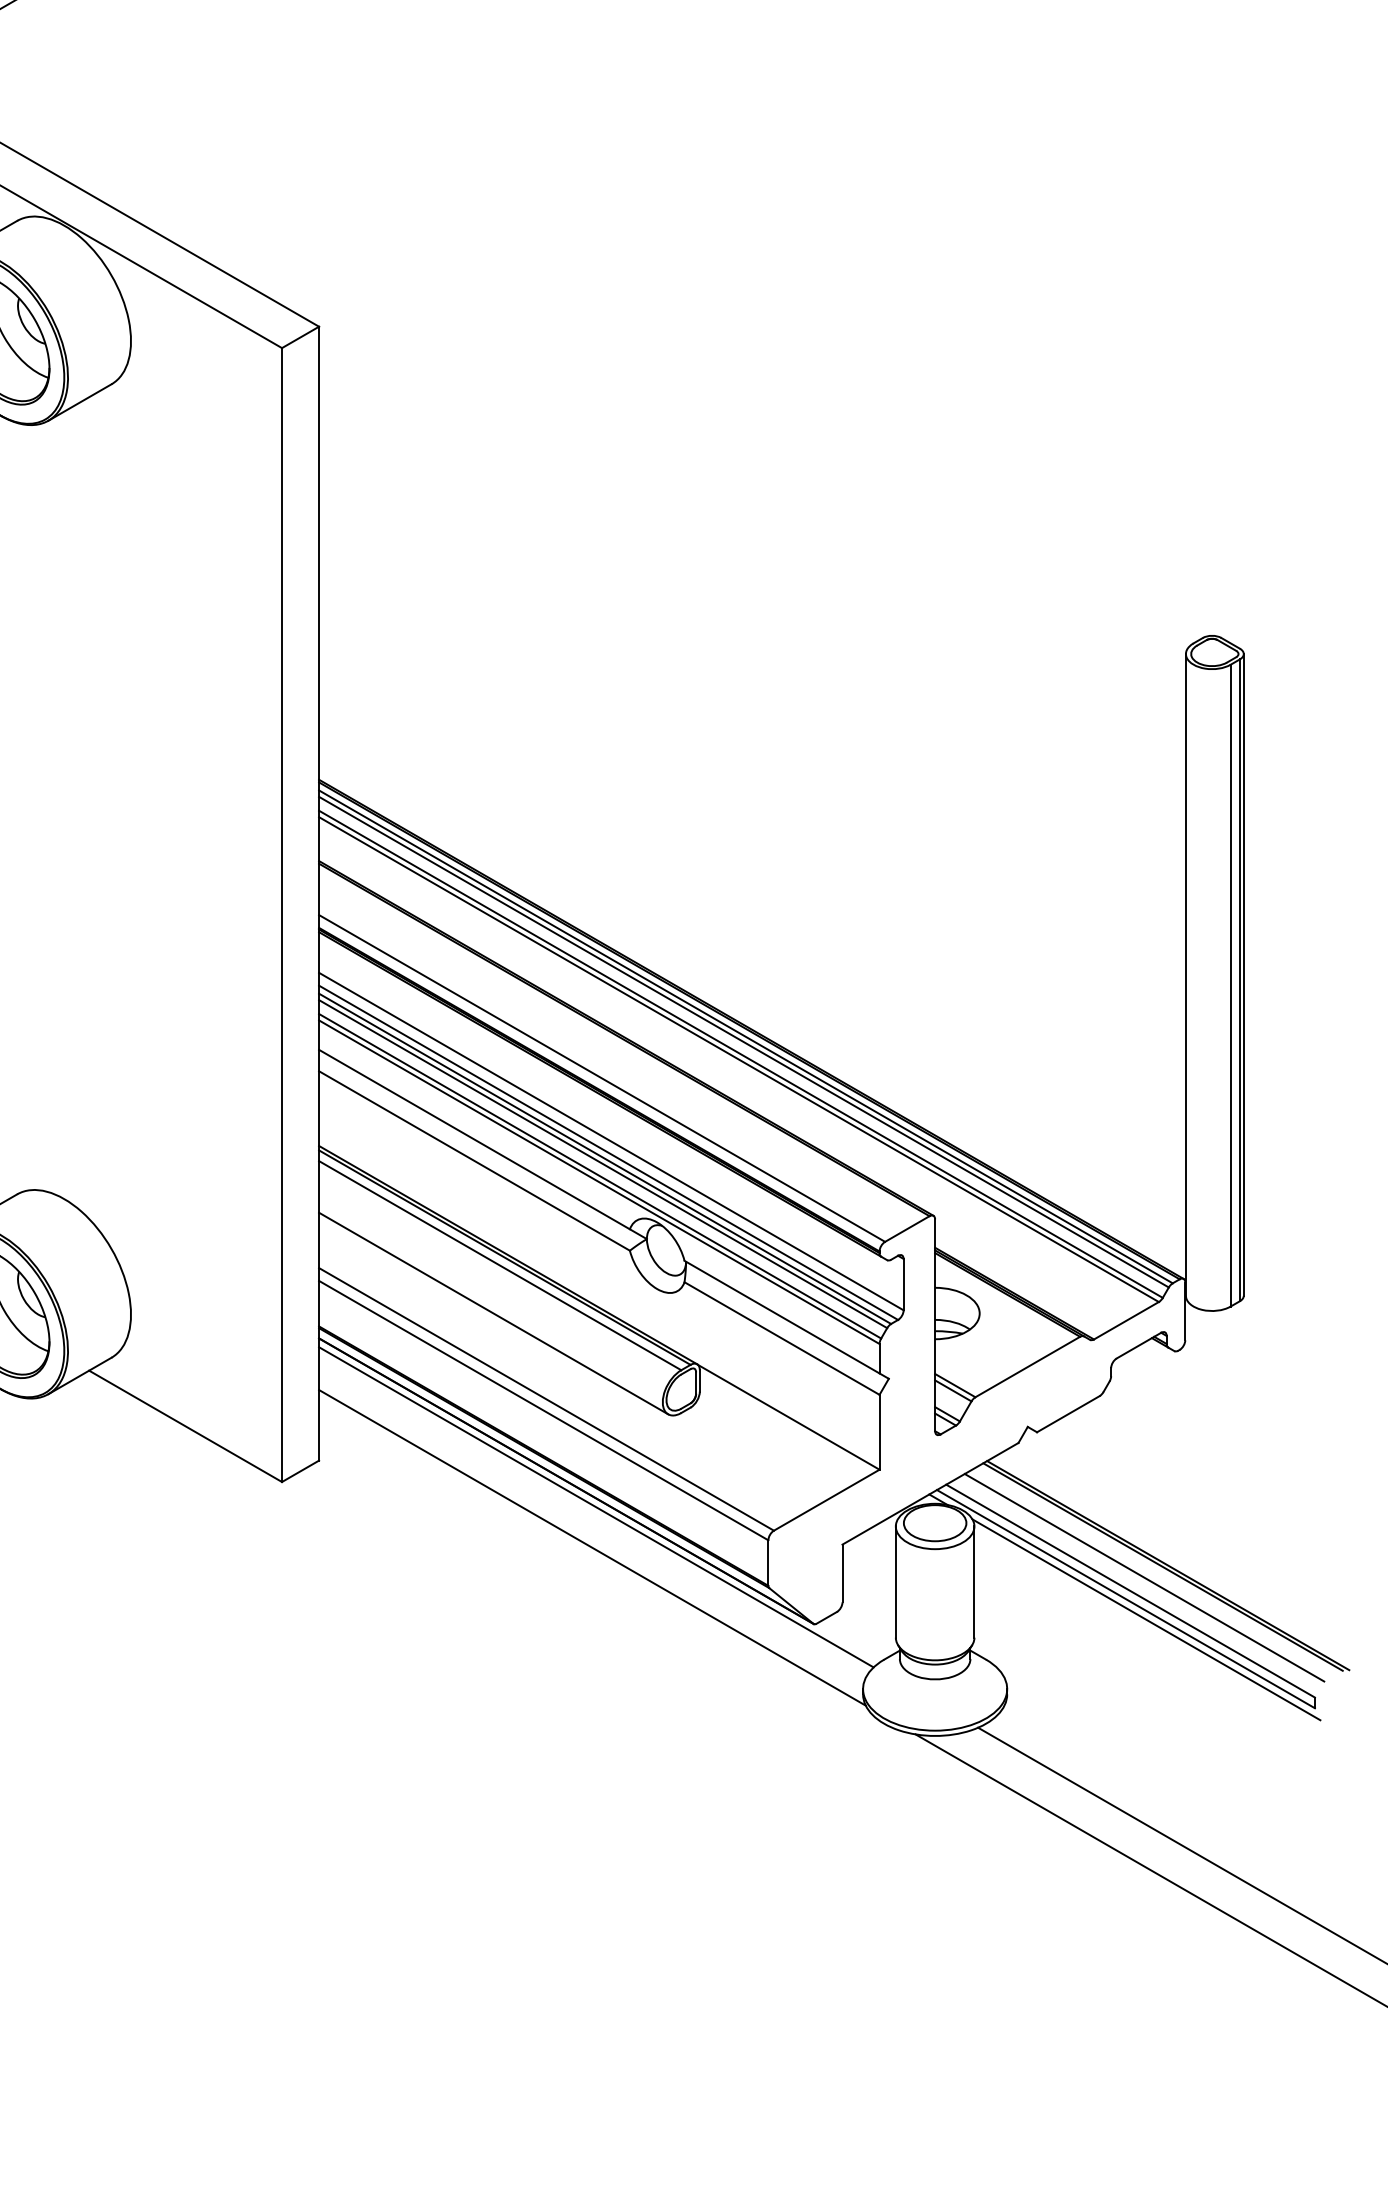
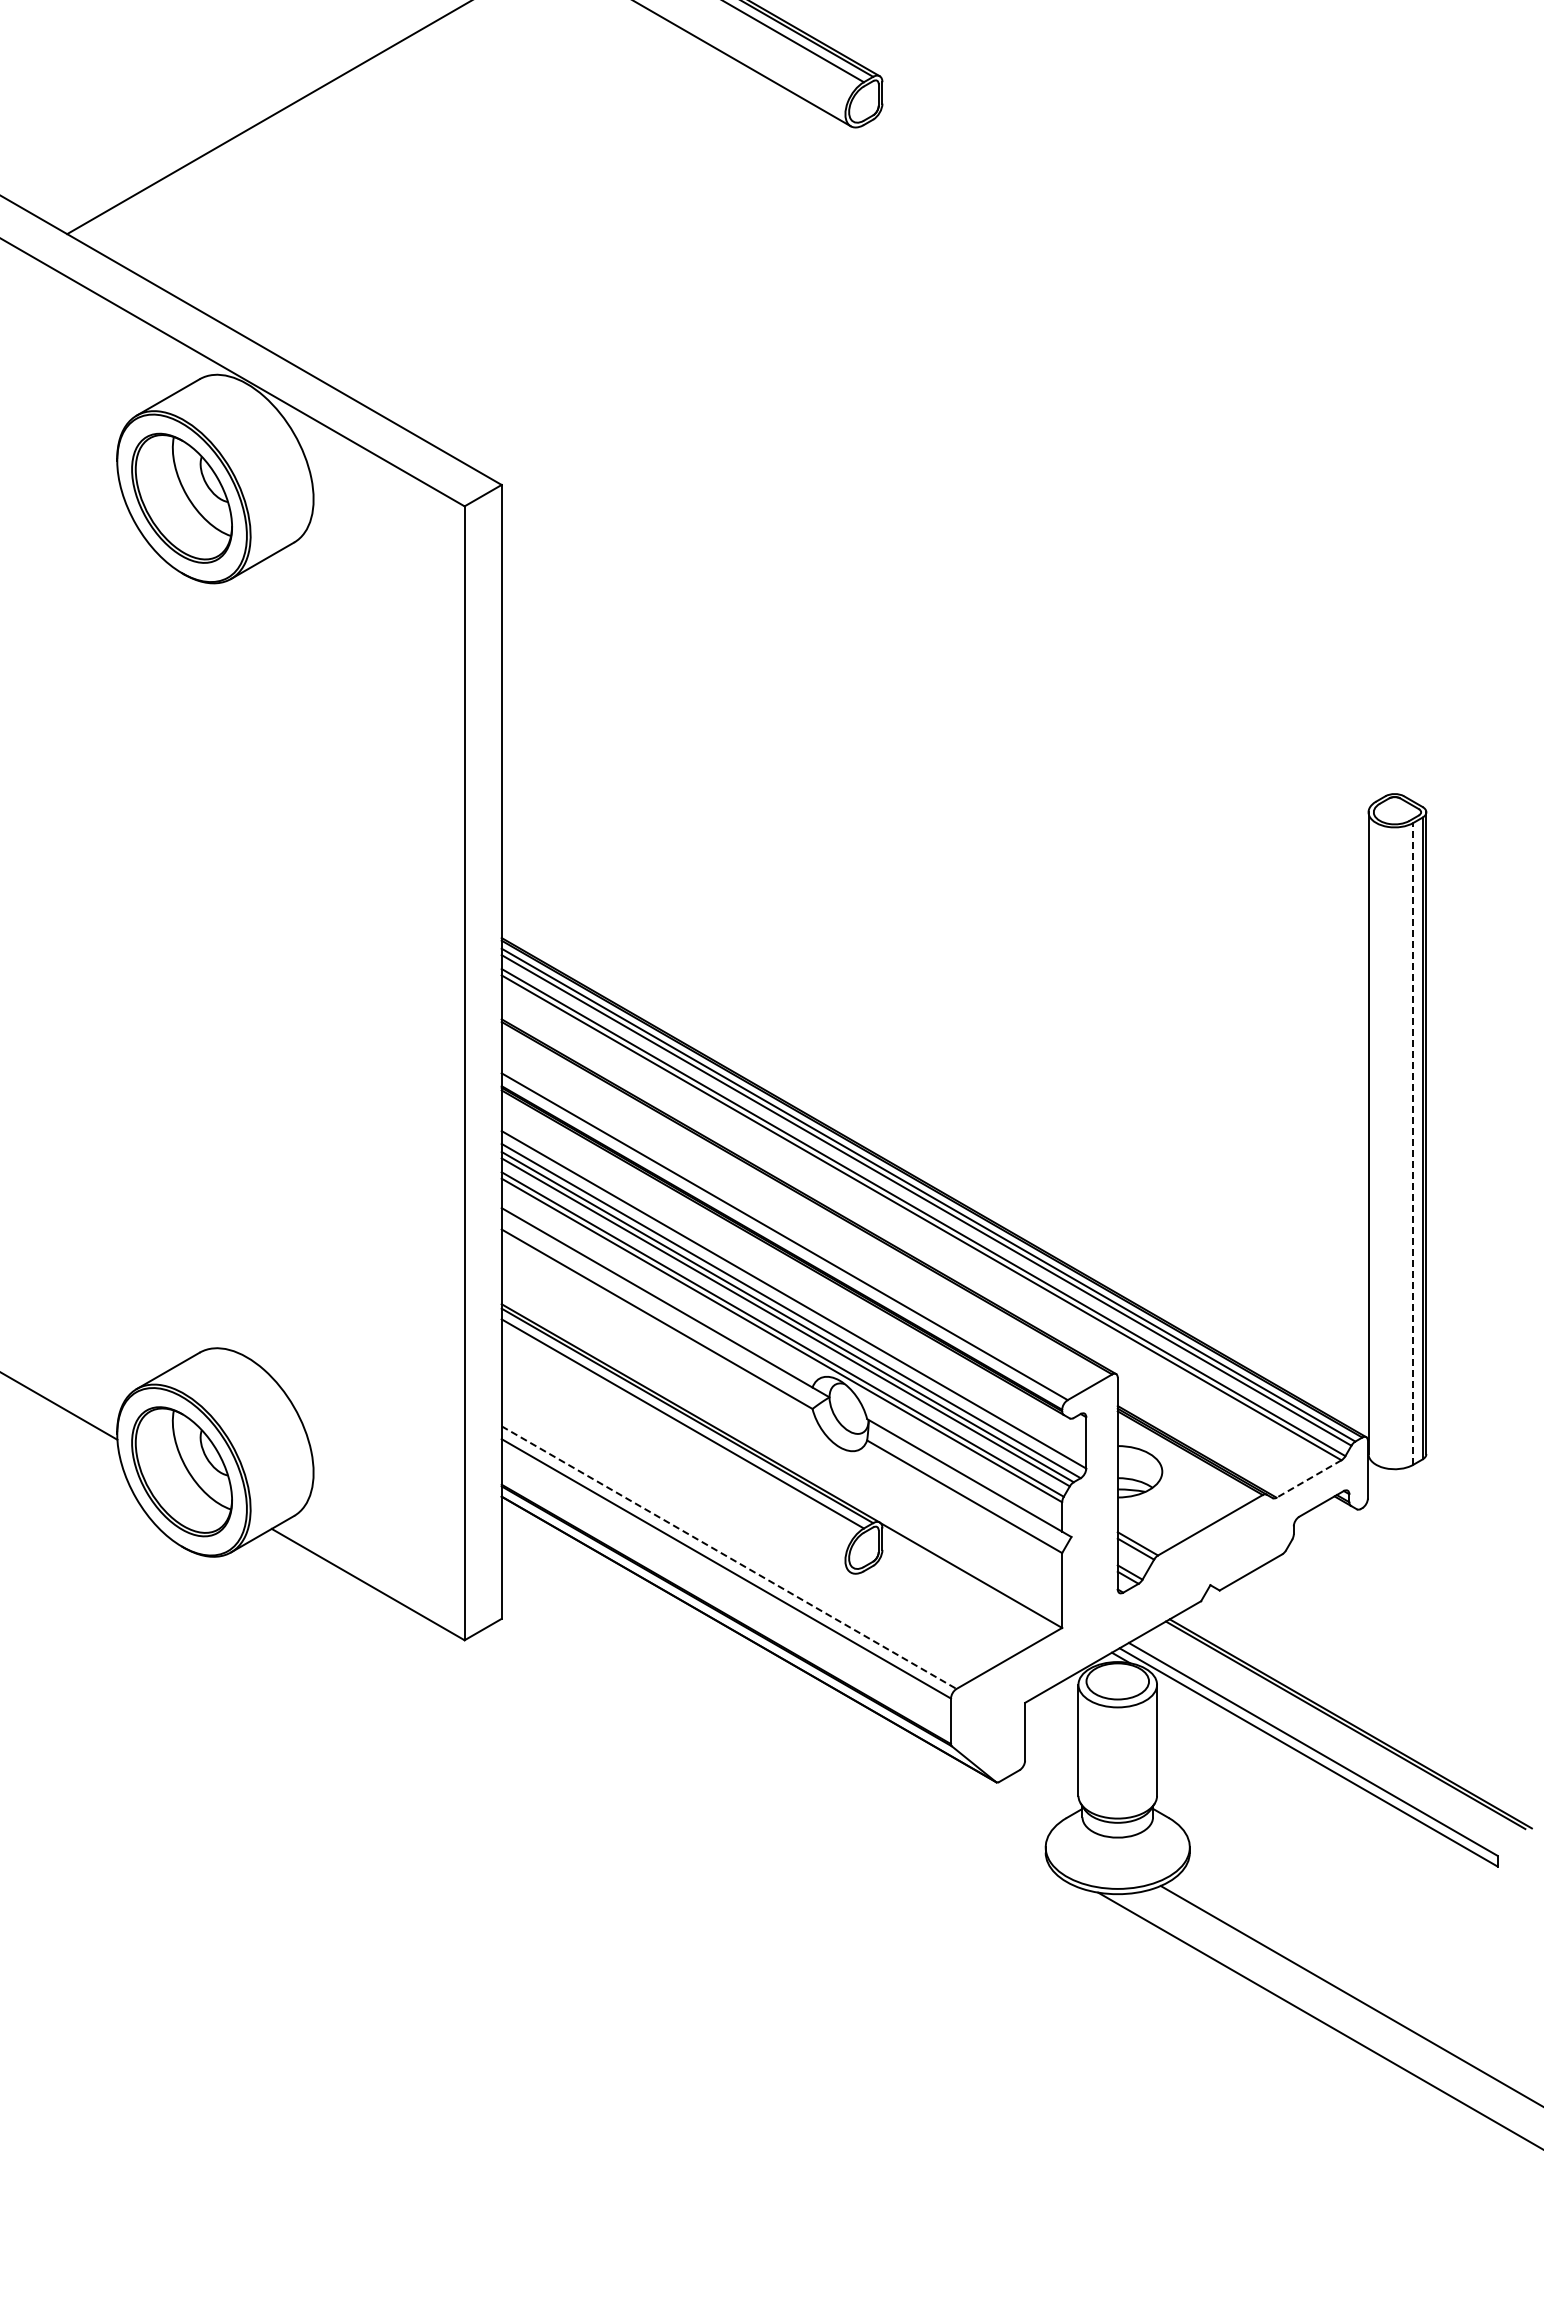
line: (1230, 985) -> (1413, 1143), solid -> dashed
line: (492, 1313) -> (675, 1471), removed
line: (1125, 1321) -> (1308, 1479), solid -> dashed
line: (546, 1399) -> (729, 1557), solid -> dashed
line: (595, 1507) -> (778, 1665), removed
line: (591, 1547) -> (774, 1705), removed
line: (1143, 1577) -> (1326, 1735), removed
line: (1146, 1619) -> (1329, 1777), removed

